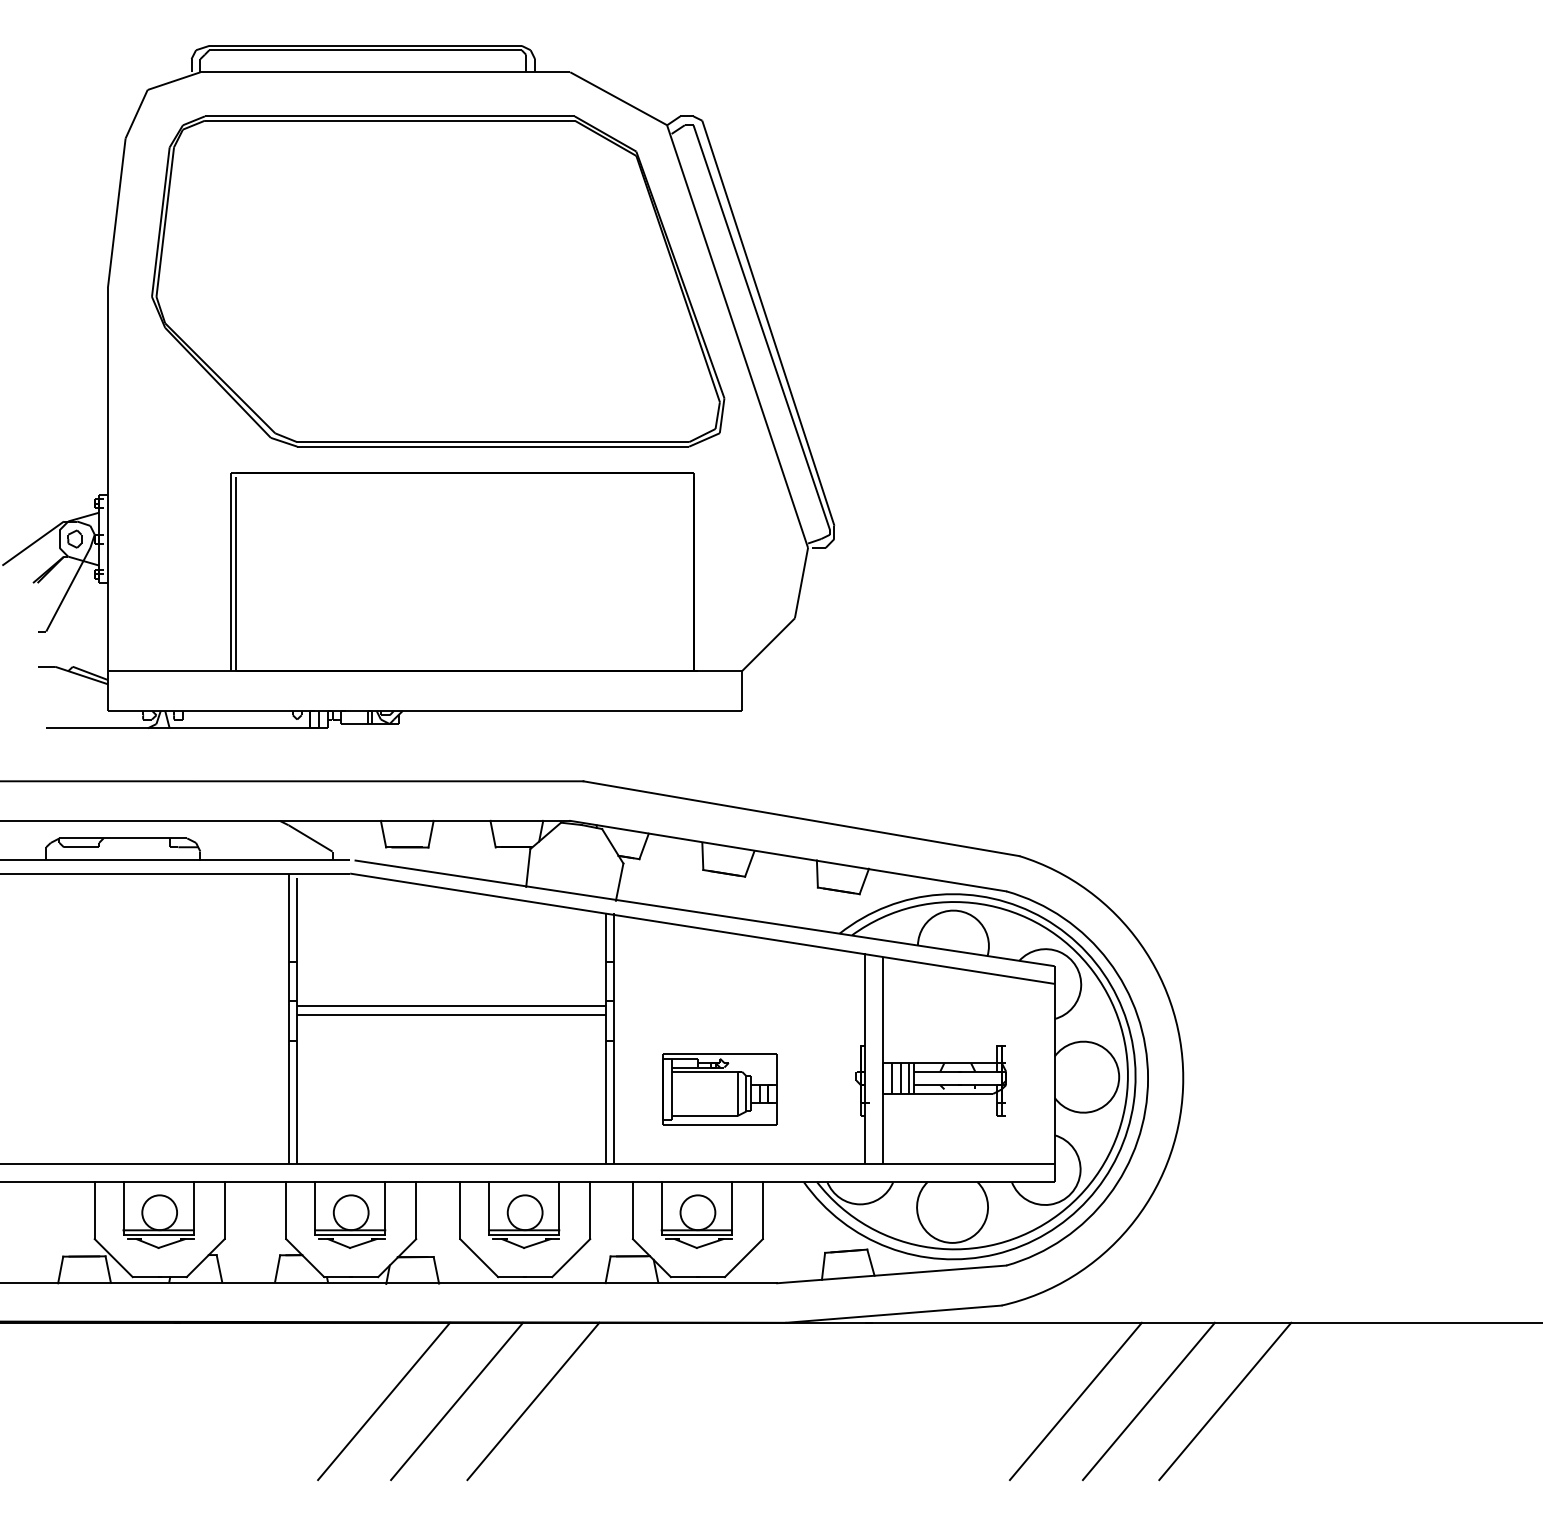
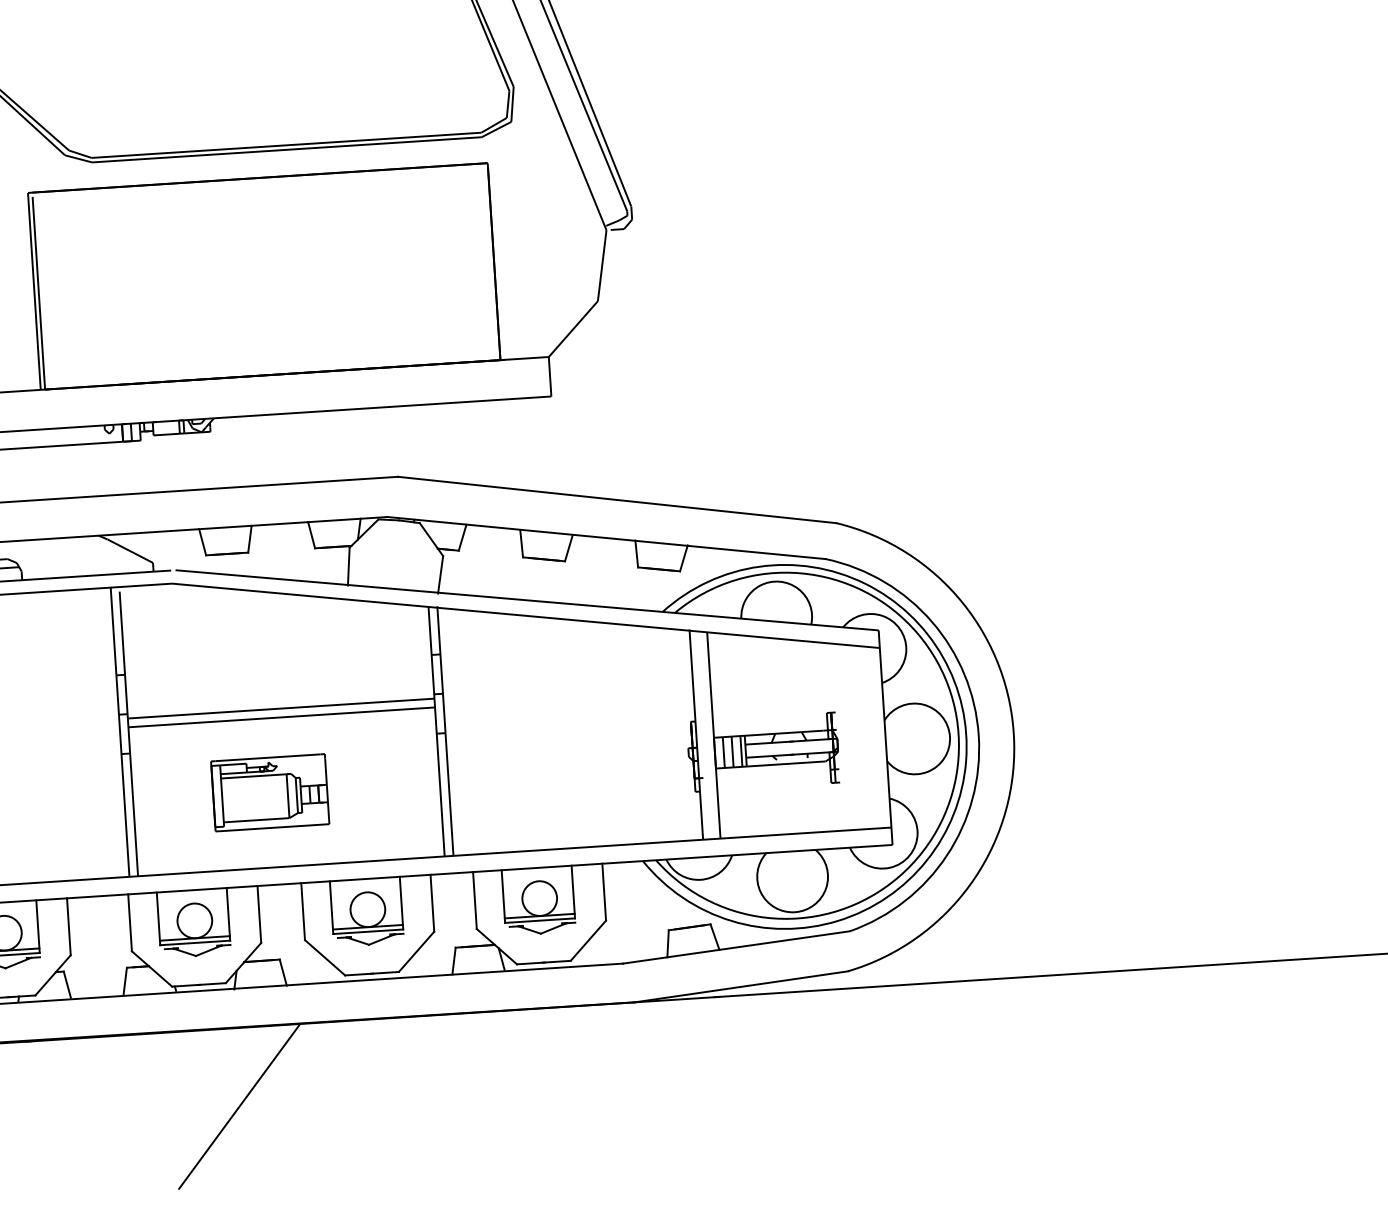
part: (719, 1089) -> (269, 792), moved
line: (457, 1401) -> (312, 1101), removed
line: (533, 1401) -> (388, 1096), removed
line: (1075, 1401) -> (927, 1062), removed
line: (1148, 1401) -> (999, 1057), removed
line: (1225, 1401) -> (1076, 1052), removed

